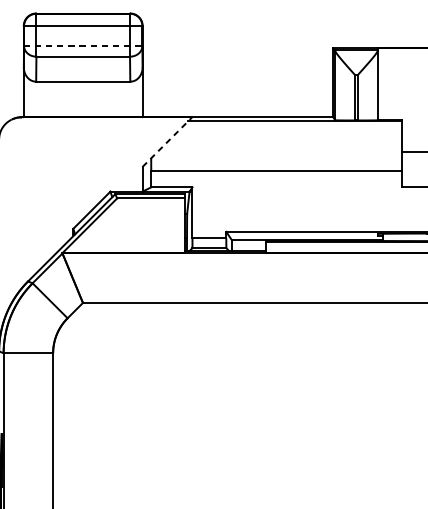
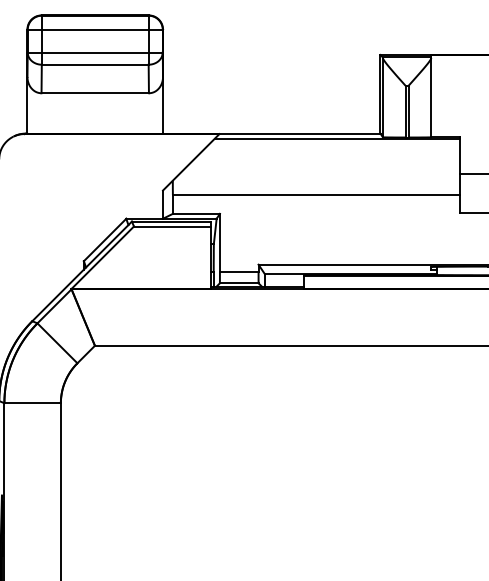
line: (83, 45) -> (95, 52), dashed -> solid
line: (167, 142) -> (191, 162), dashed -> solid

